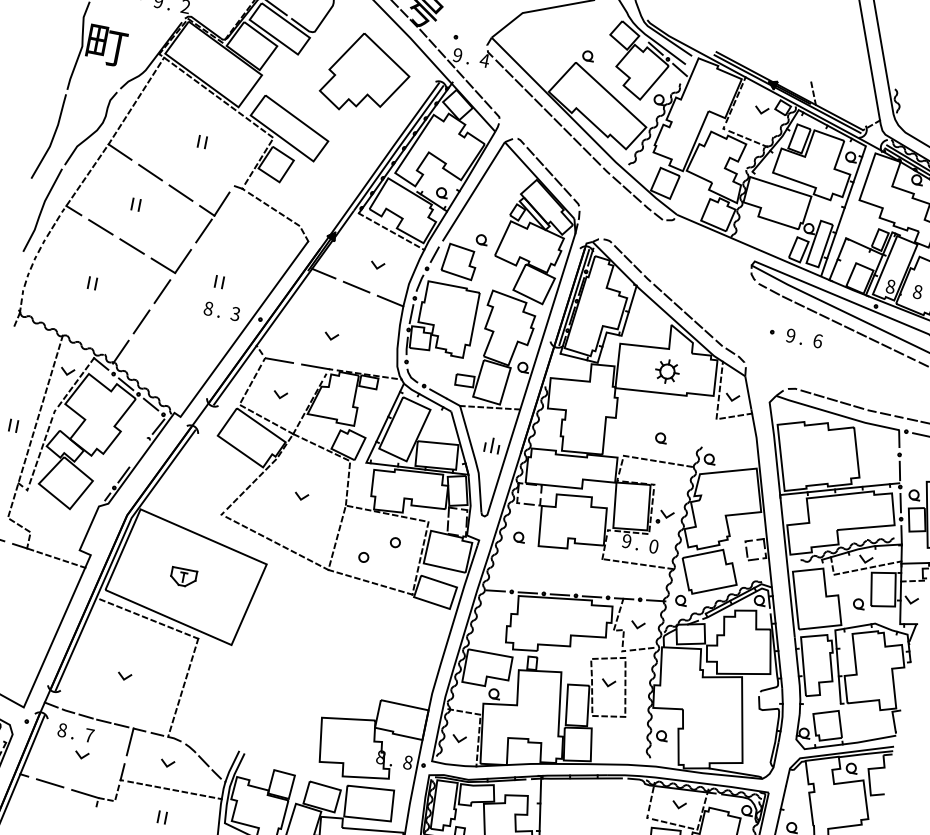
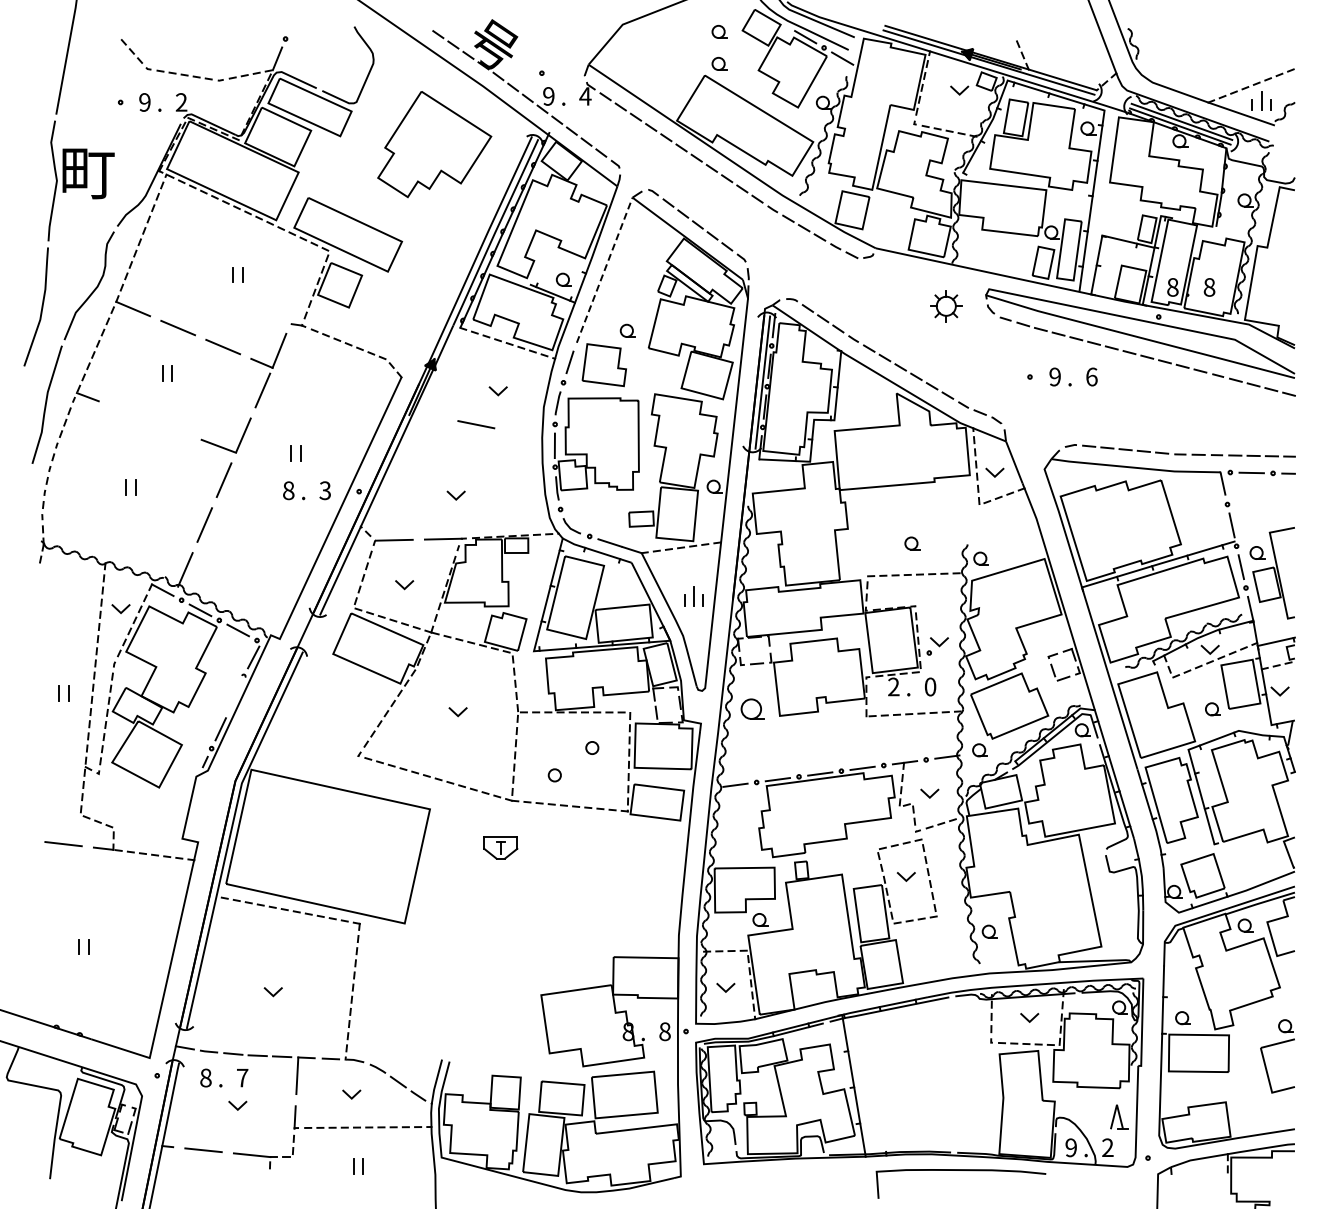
part: (593, 32) -> (719, 31), added
line: (473, 191) -> (604, 270), solid -> dashed
line: (101, 226) -> (127, 411), removed
line: (131, 245) -> (172, 428), removed
line: (323, 273) -> (429, 415), removed
line: (390, 300) -> (524, 433), removed
part: (667, 371) -> (946, 306), moved
part: (519, 537) -> (752, 709), size x1.6
text: (626, 541) -> (893, 687), 9 -> 2
part: (183, 577) -> (500, 847), moved

